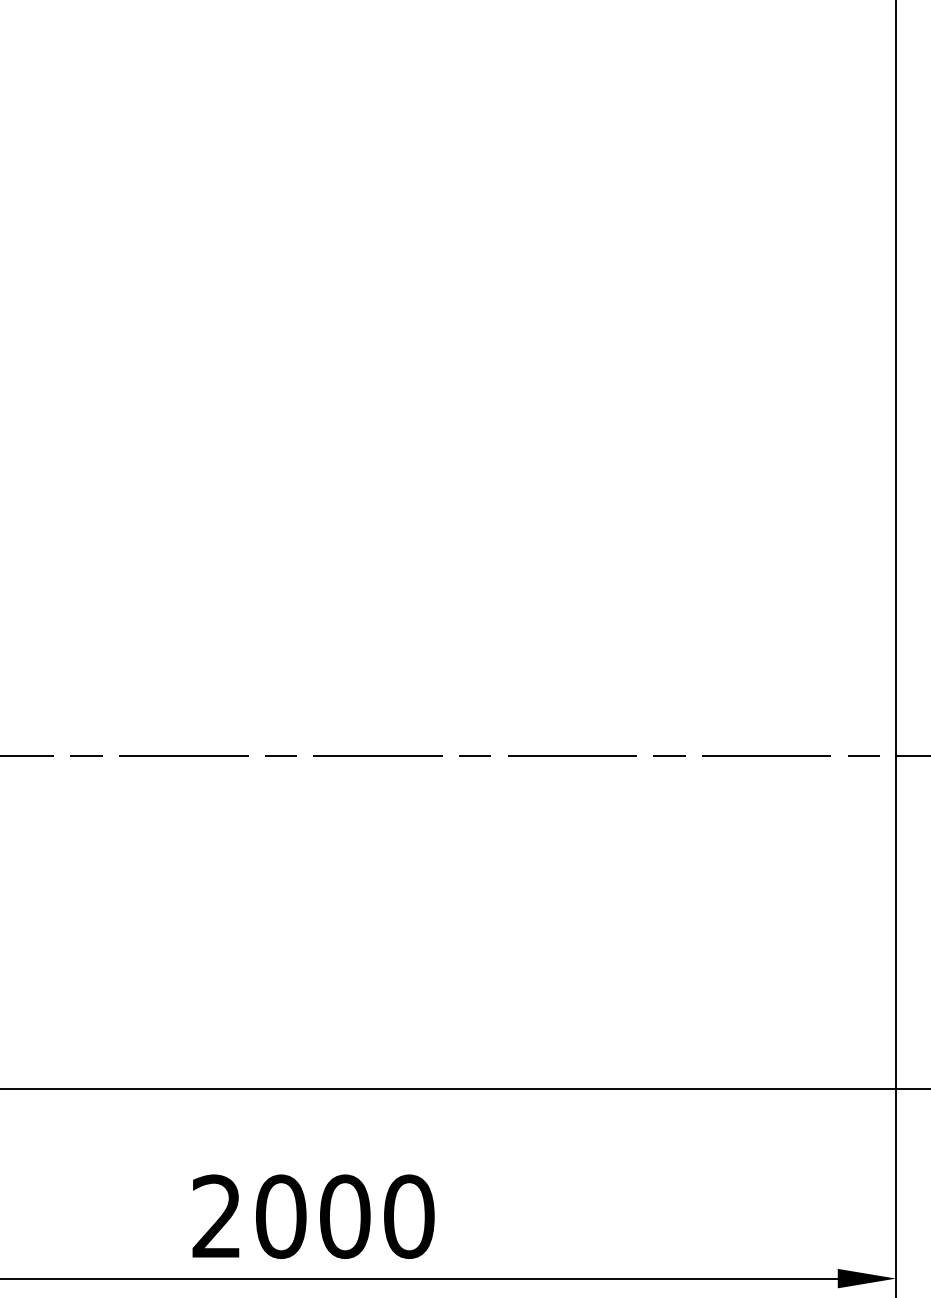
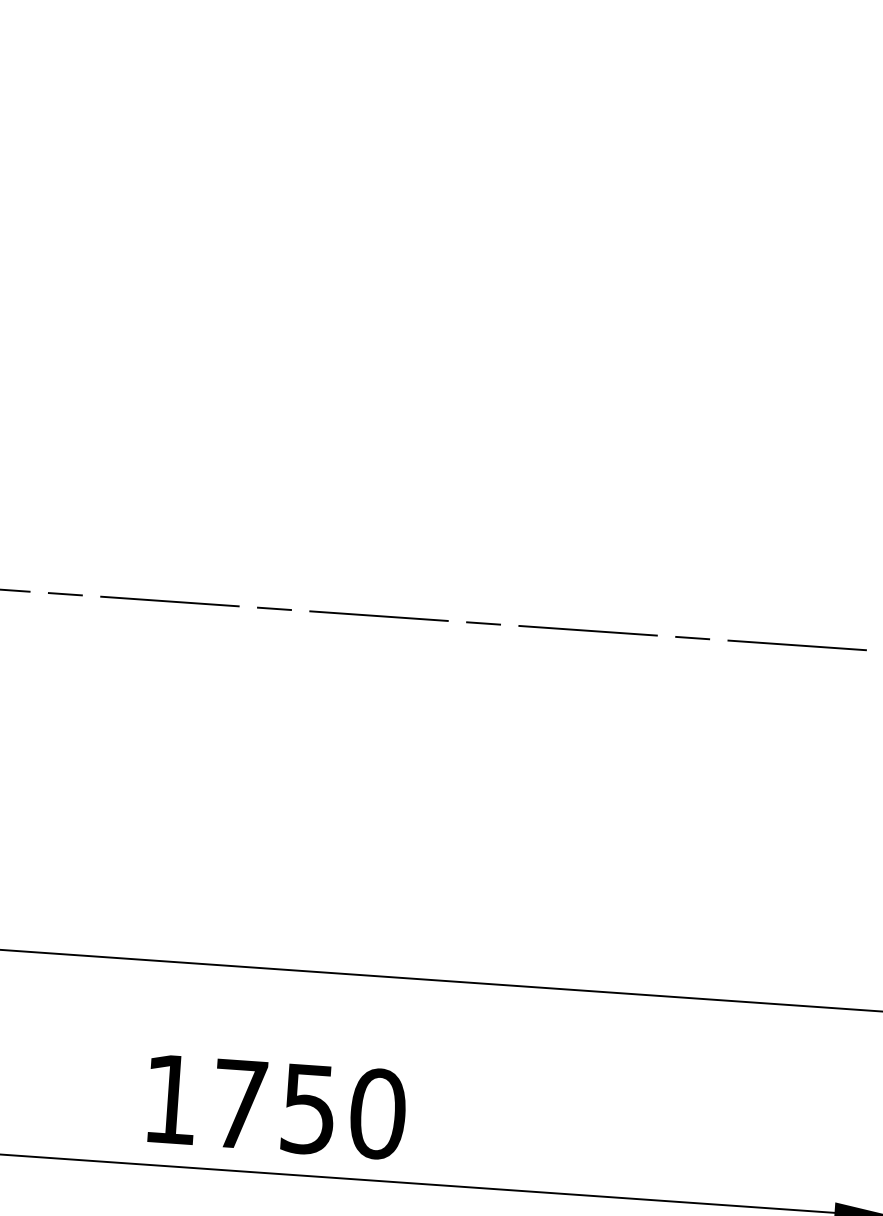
text: (281, 1216) -> (240, 1104), 2000 -> 1750

